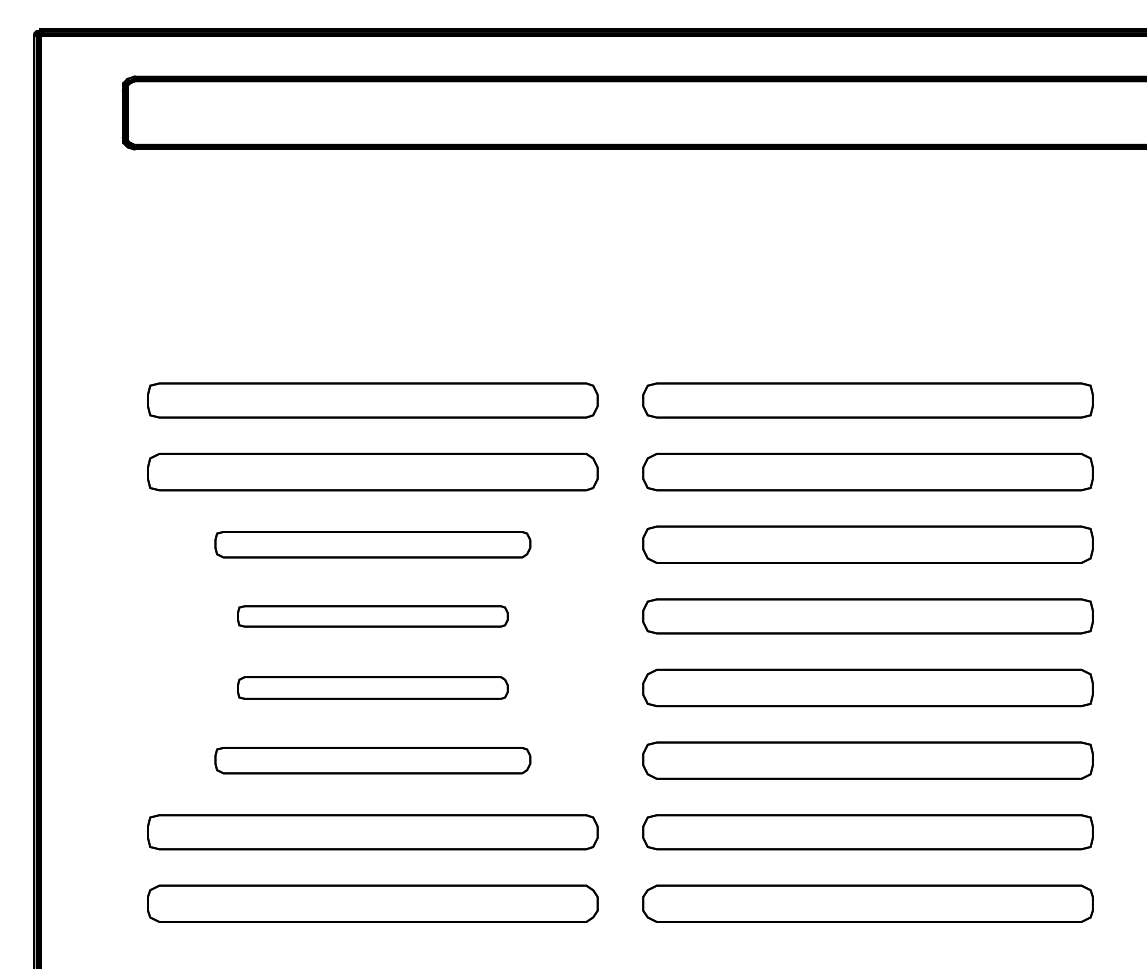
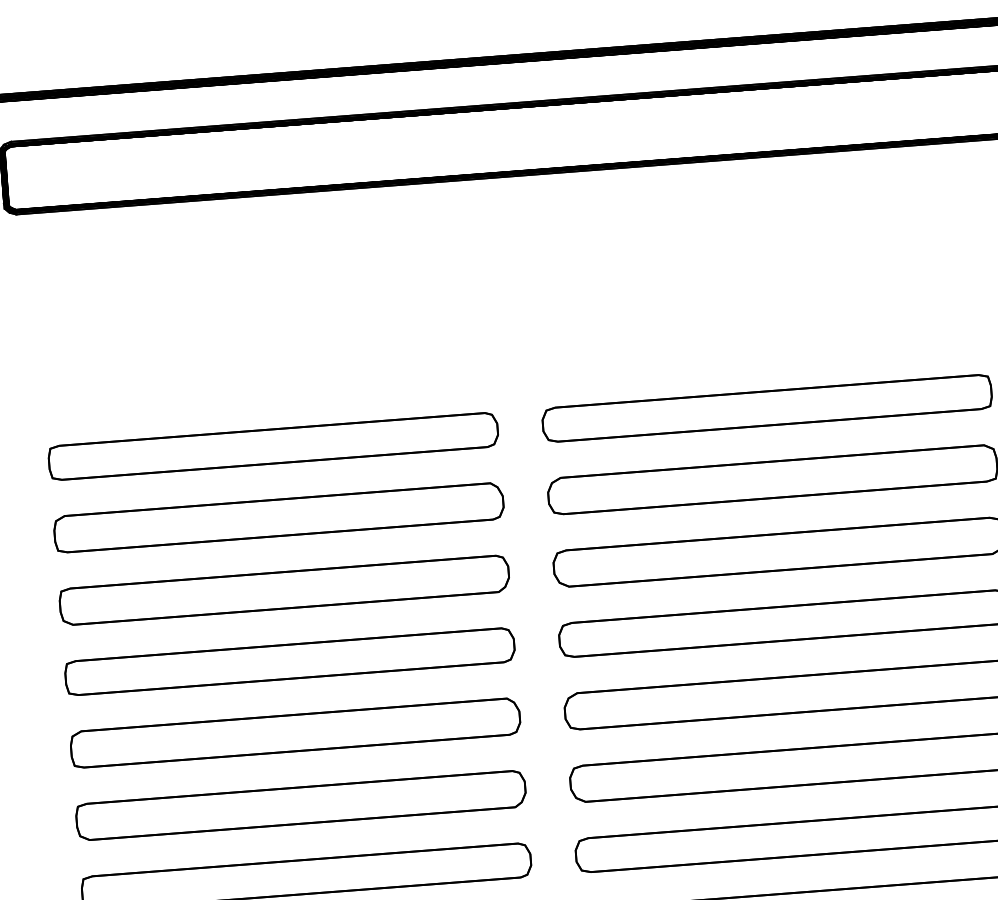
part: (372, 544) -> (284, 590), size x1.43
part: (372, 616) -> (289, 661), size x1.67
part: (372, 687) -> (295, 732), size x1.67
part: (372, 760) -> (300, 805), size x1.43

